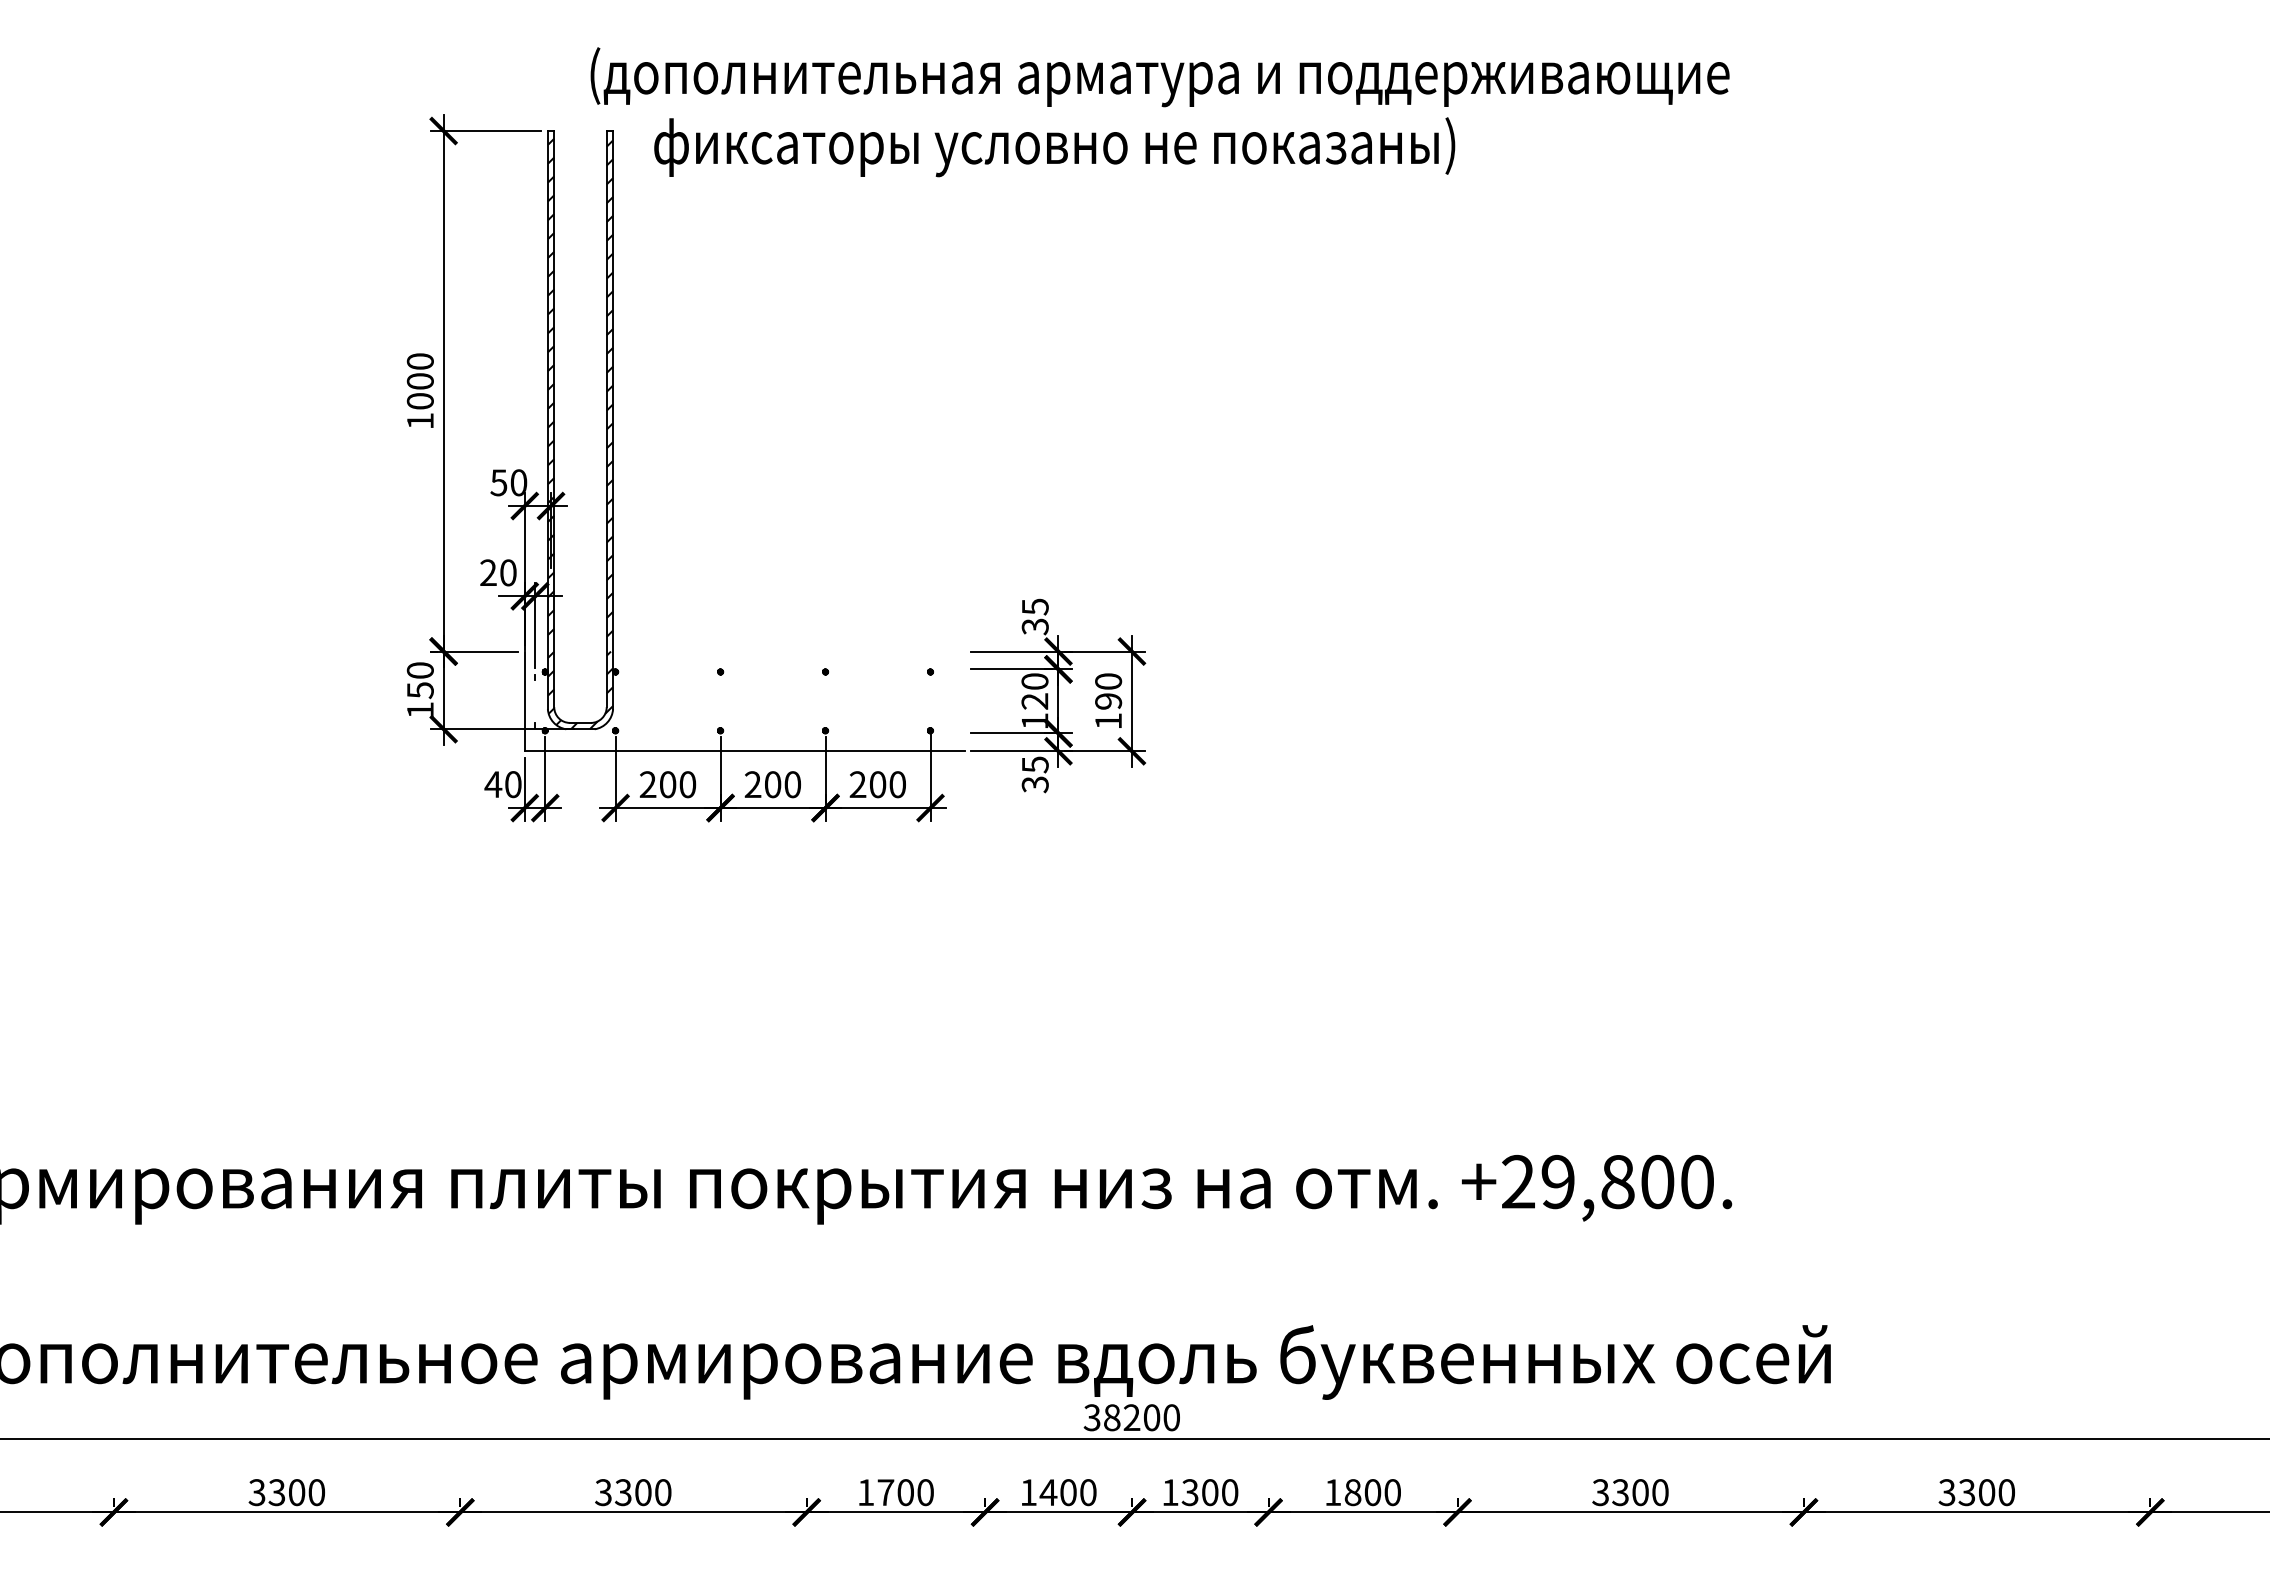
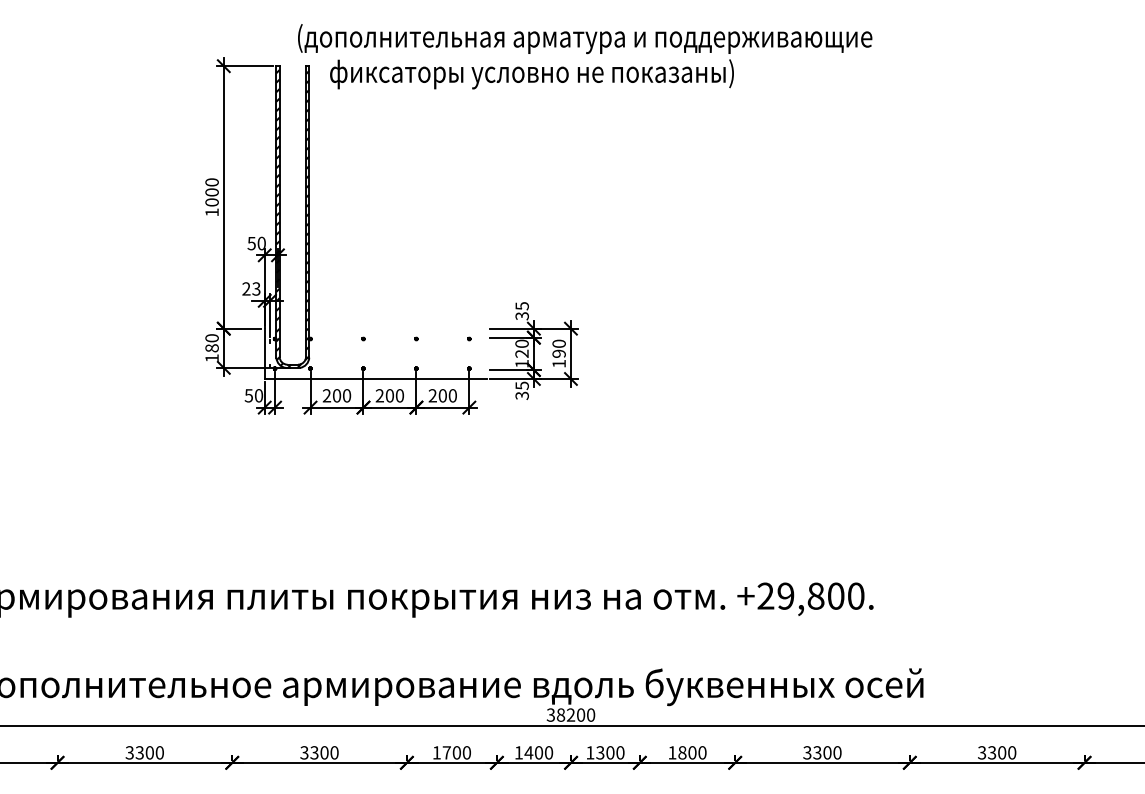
text: (508, 571) -> (256, 288), 20 -> 23
text: (419, 690) -> (211, 348), 150 -> 180
text: (492, 784) -> (248, 395), 40 -> 50

